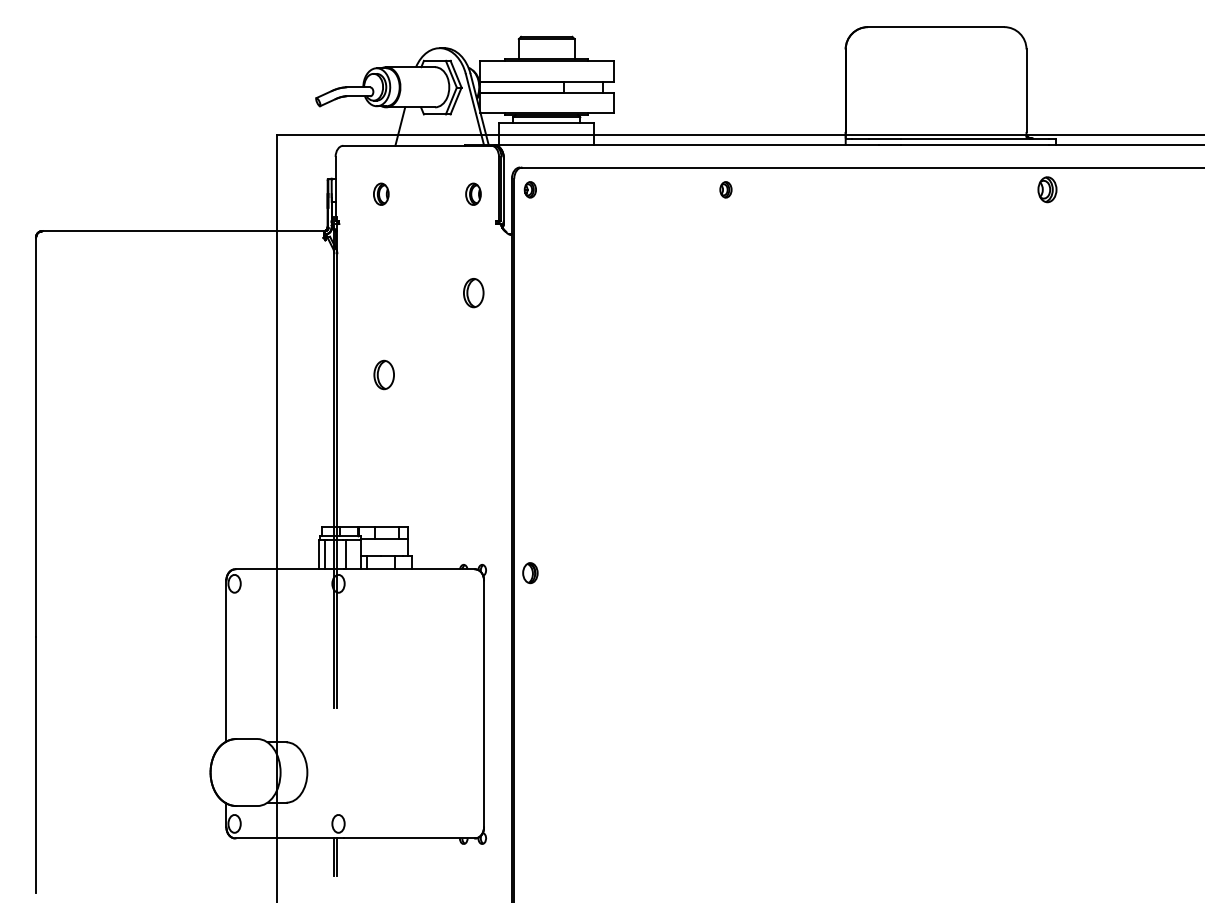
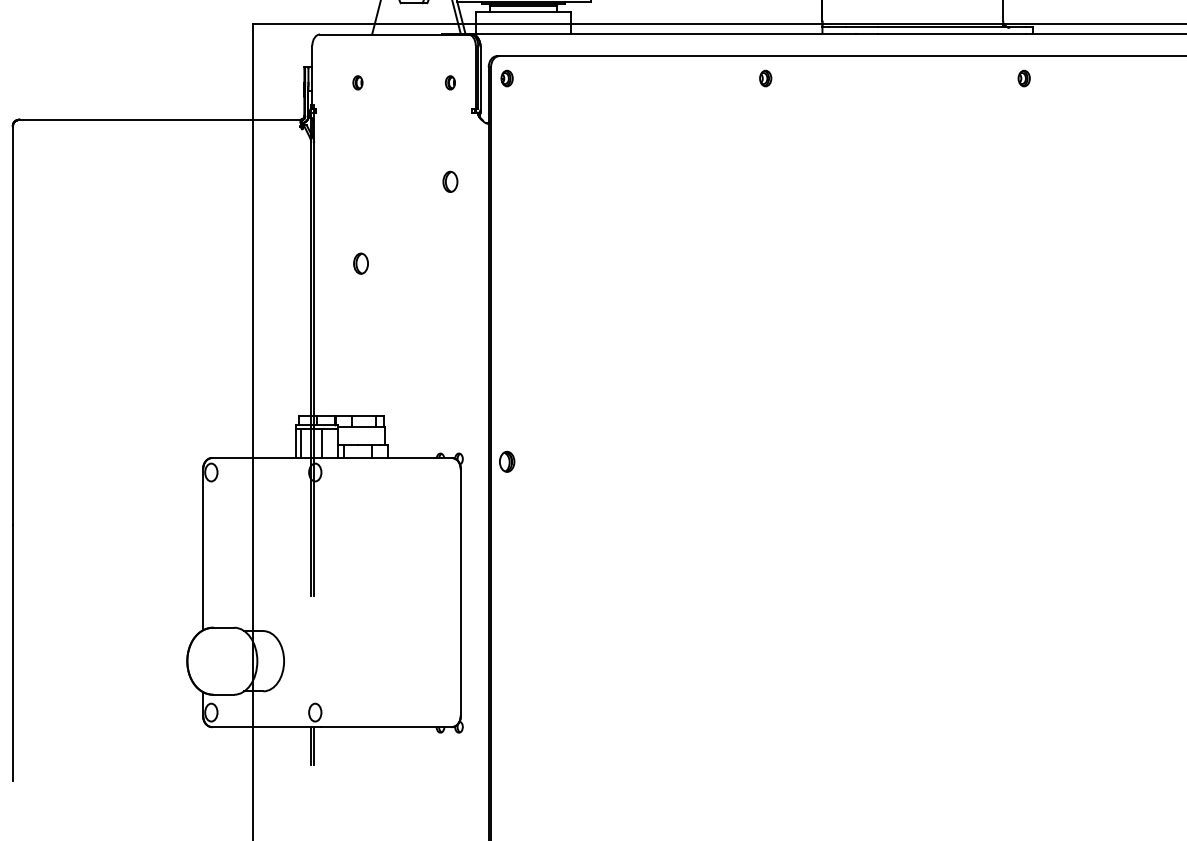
part: (725, 189) -> (765, 78), moved
part: (1047, 189) -> (1024, 78), size x0.62
part: (380, 193) -> (357, 82), size x0.62
part: (473, 193) -> (450, 82), size x0.62
part: (473, 293) -> (450, 182), size x0.71
part: (384, 374) -> (361, 263), size x0.71

